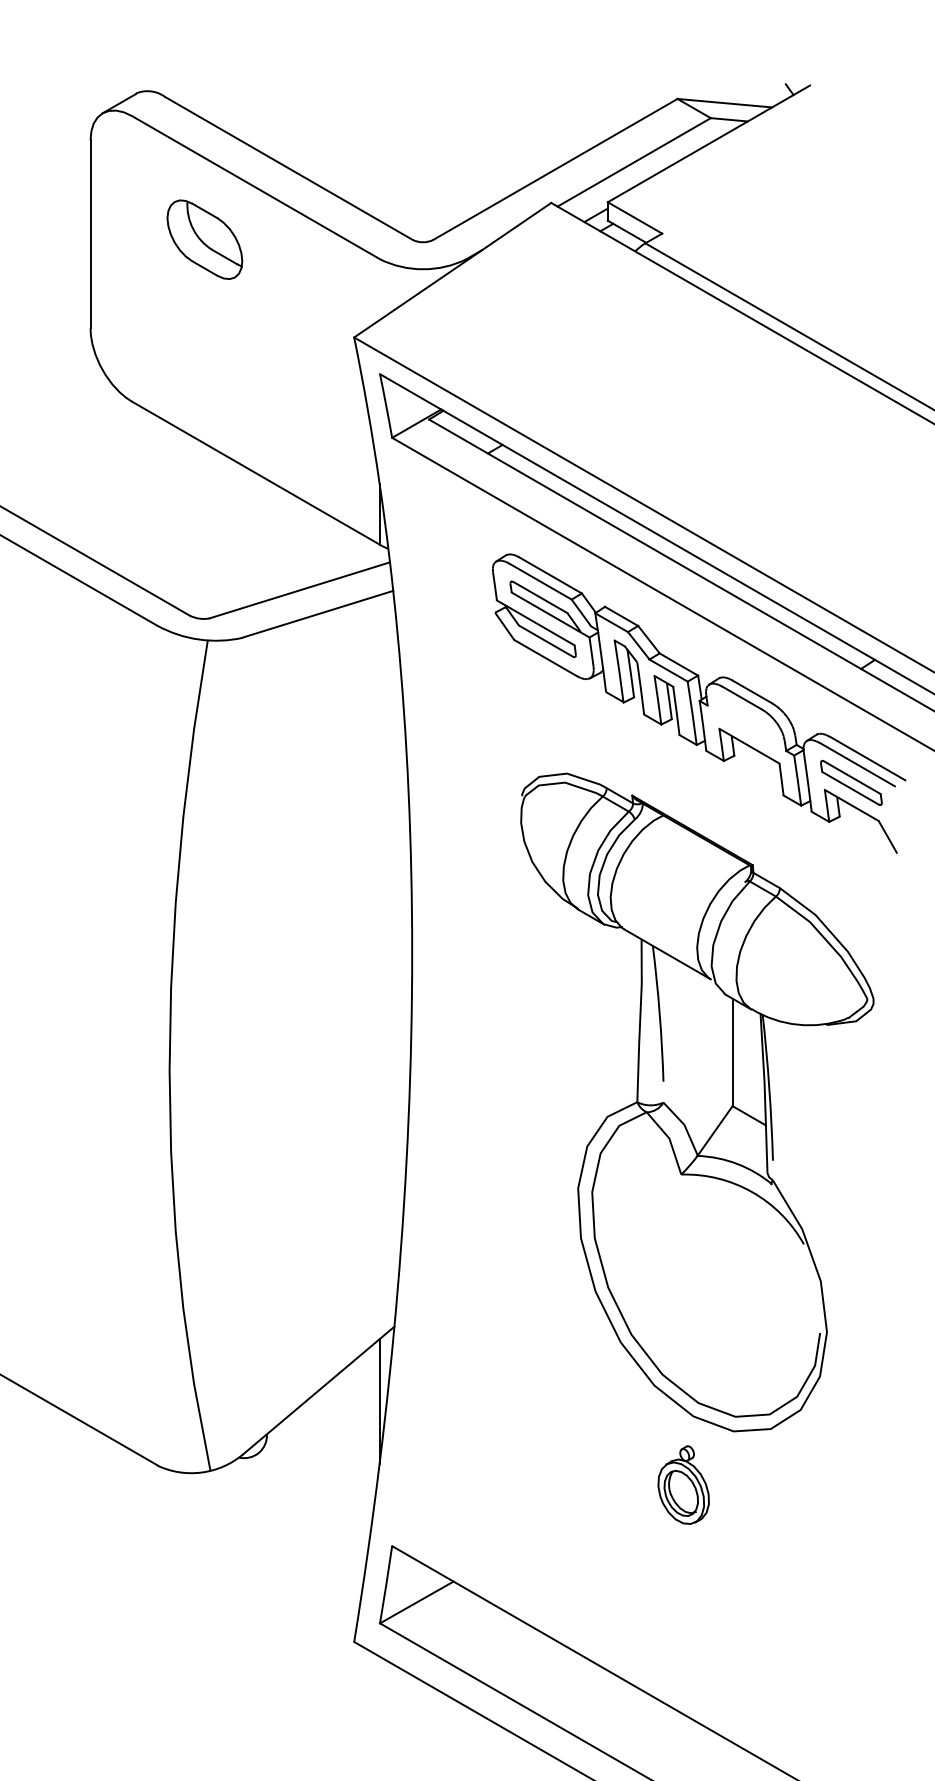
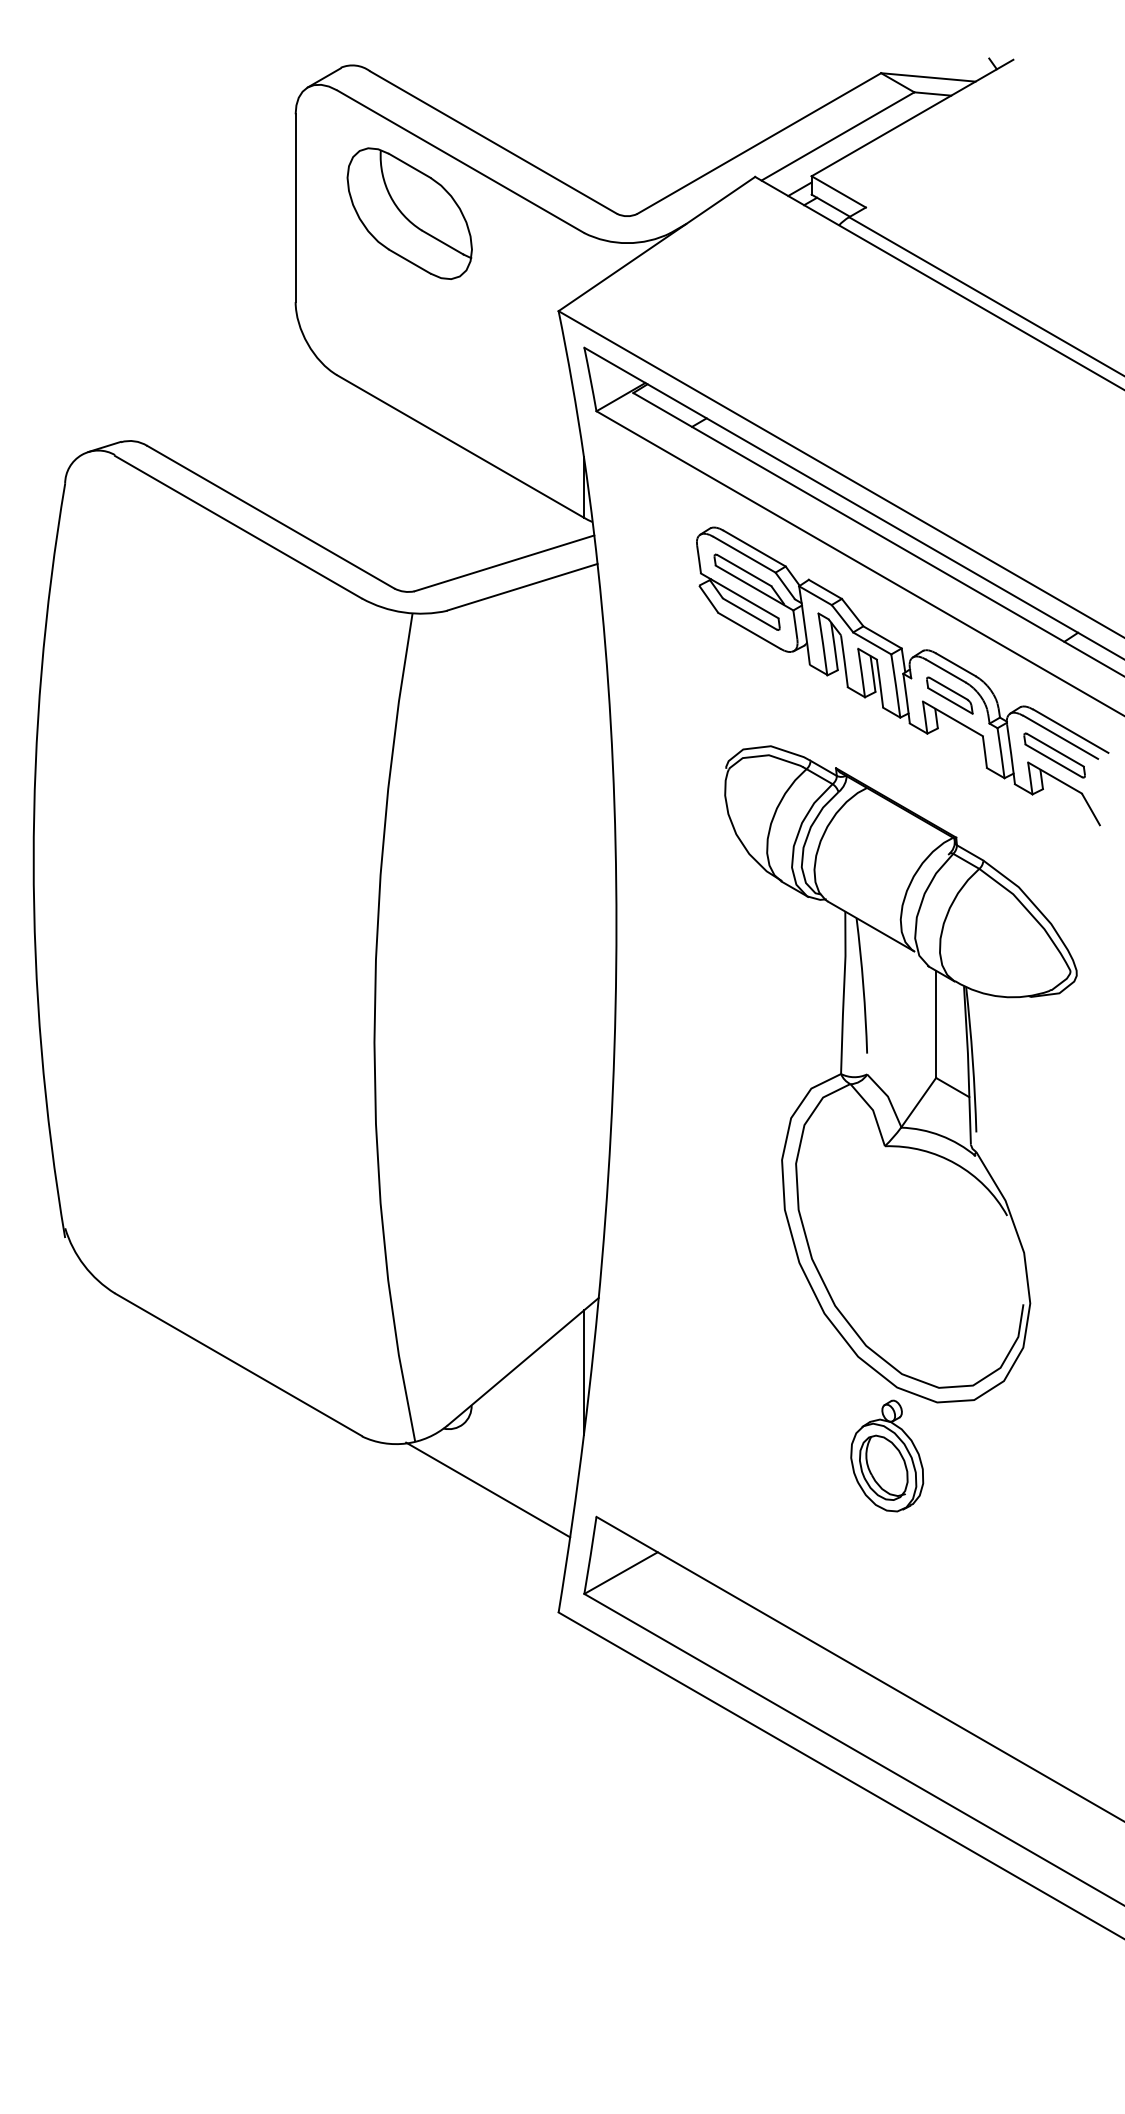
part: (204, 239) -> (409, 213), size x1.67
part: (746, 722) -> (949, 695), added
part: (683, 1484) -> (887, 1455), size x1.43
line: (283, 1518) -> (488, 1489), added

